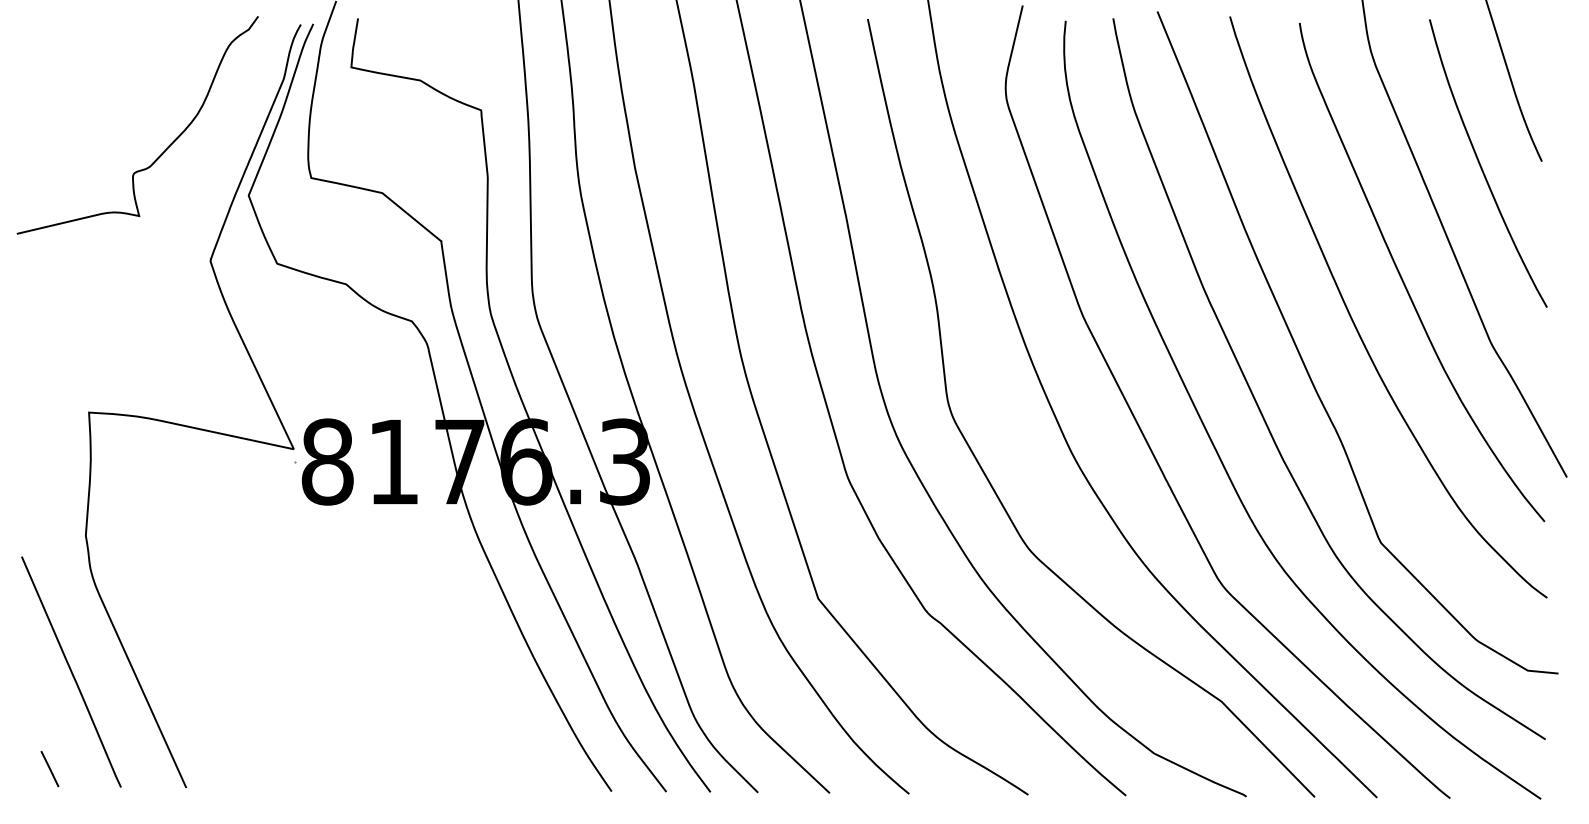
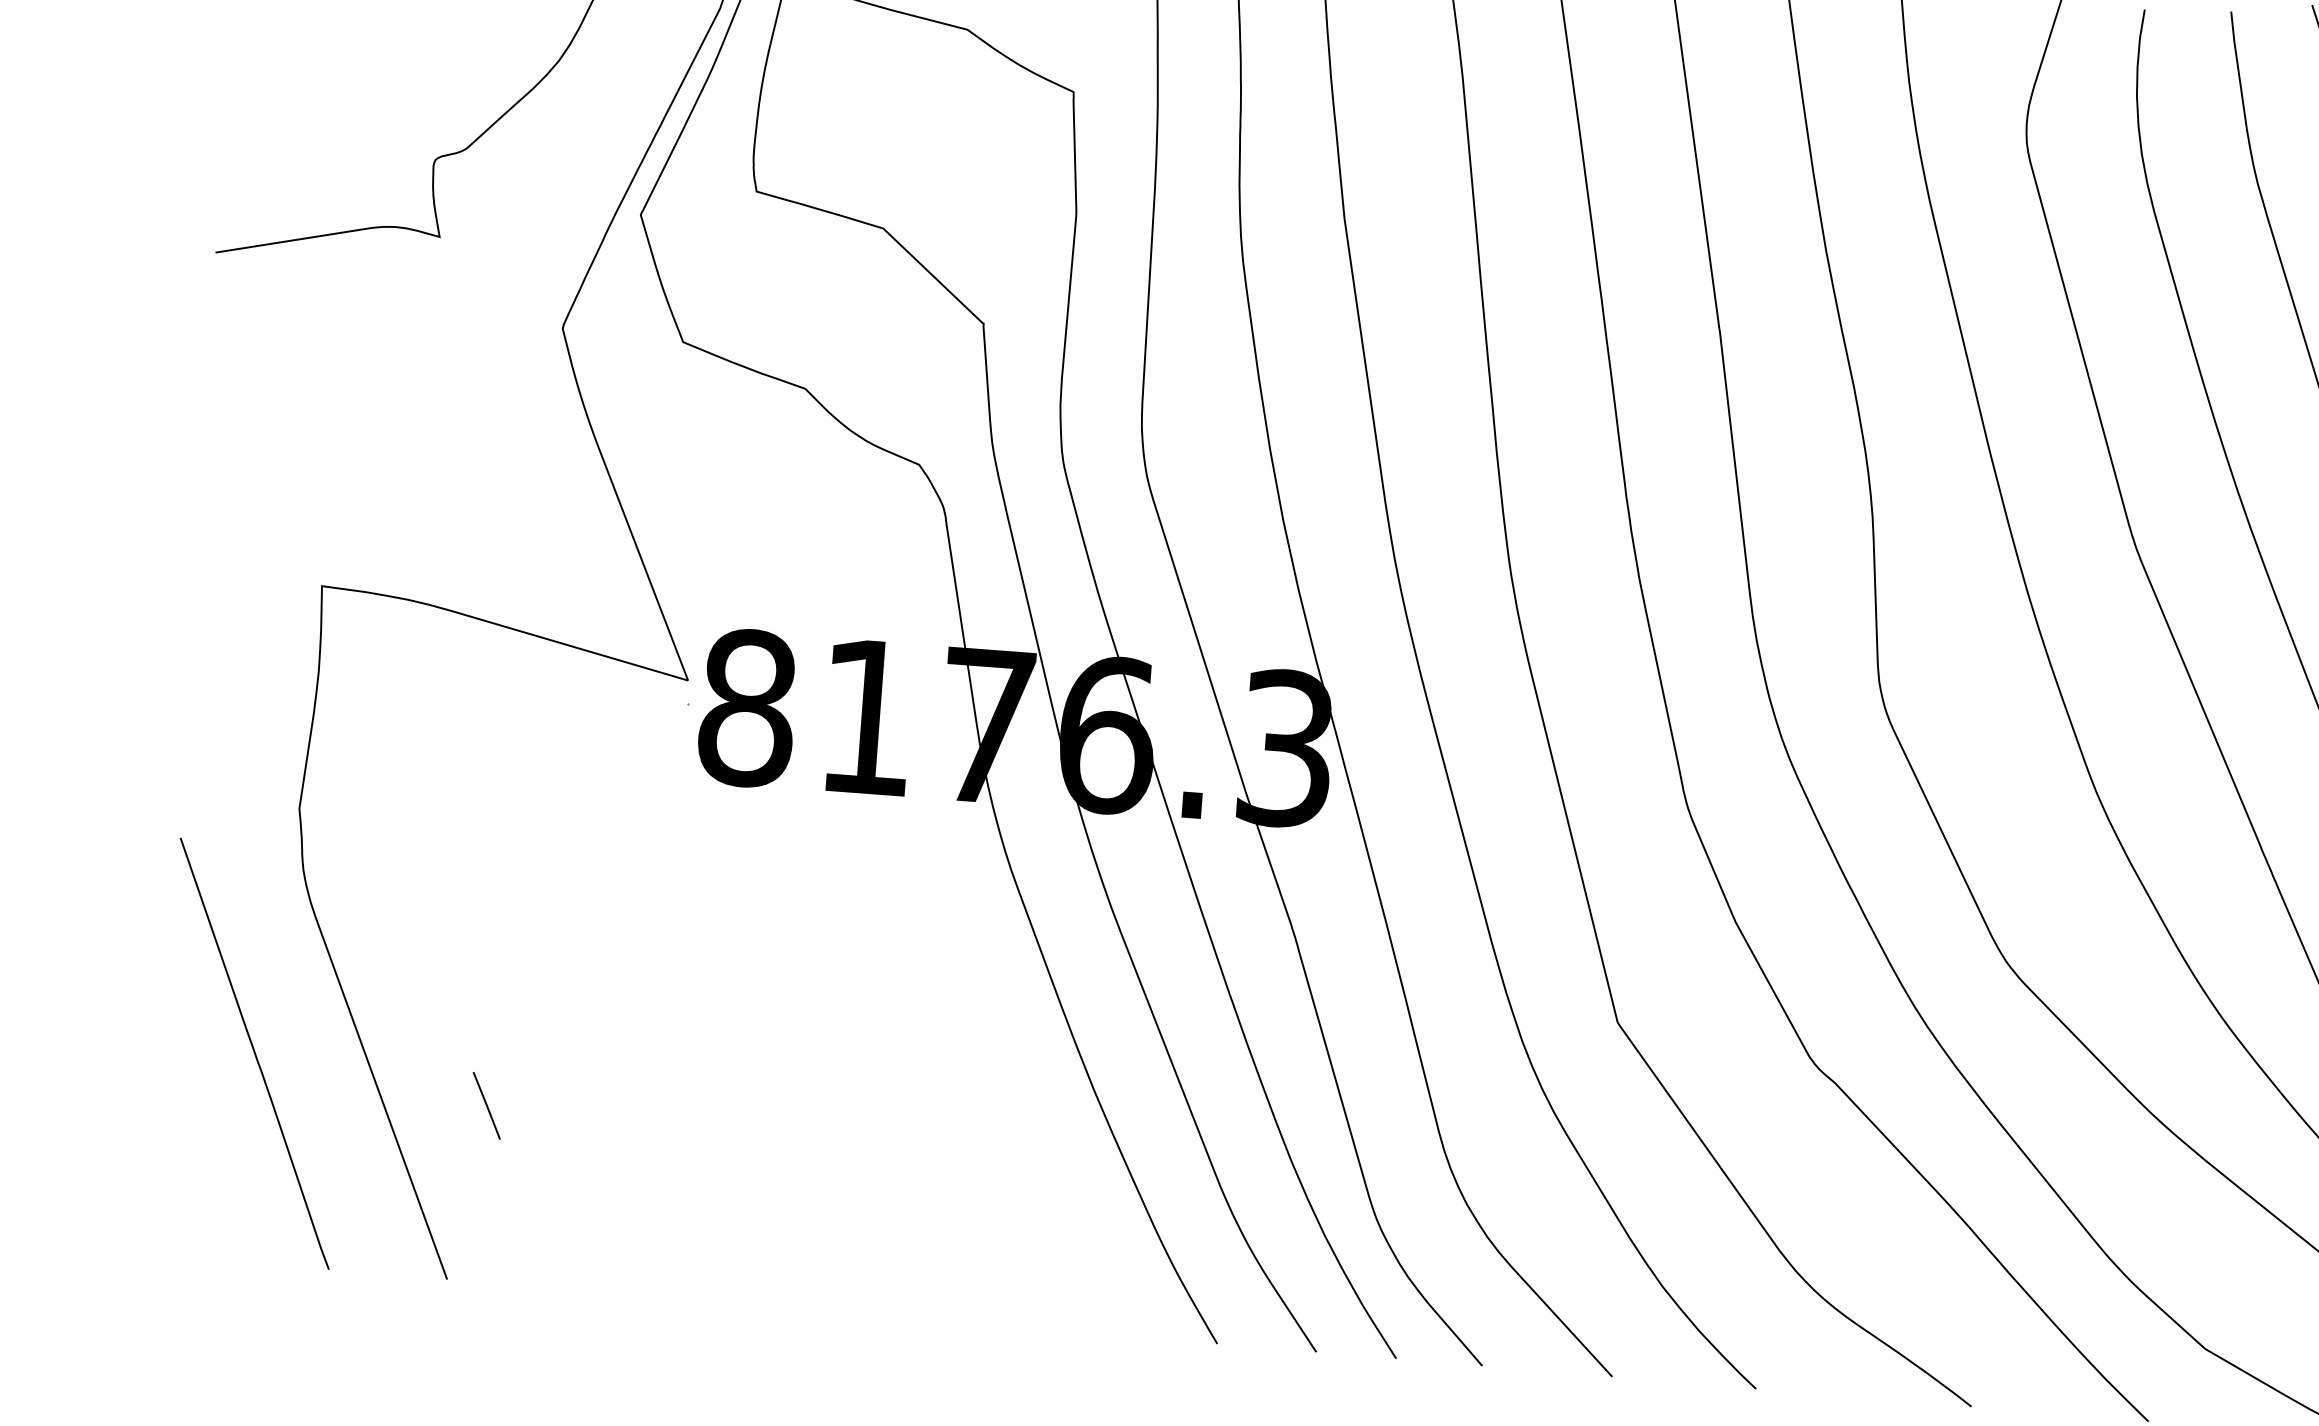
line: (49, 769) -> (485, 1106), moved

